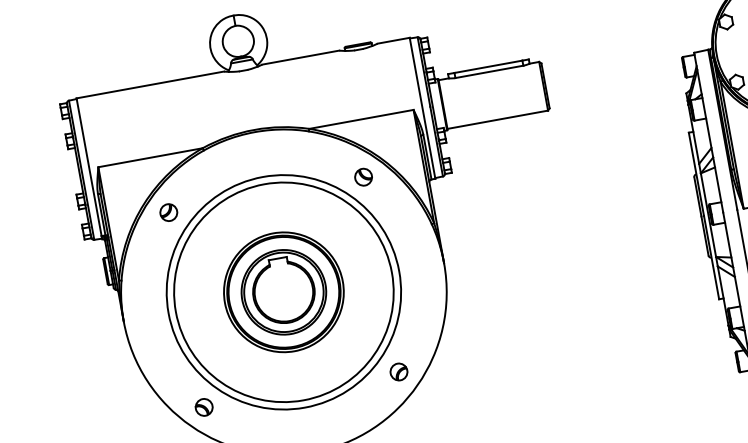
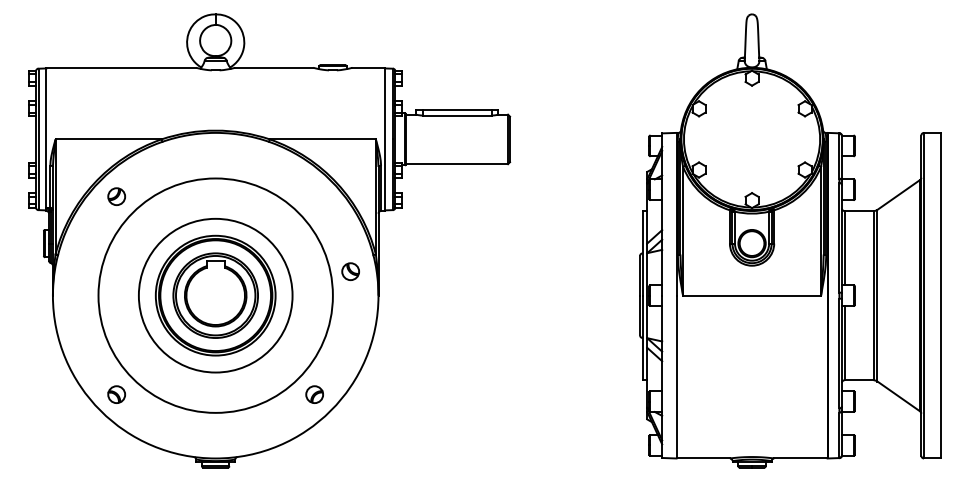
part: (363, 177) -> (350, 271), moved
circle: (283, 292) -> (215, 295), size x0.7

